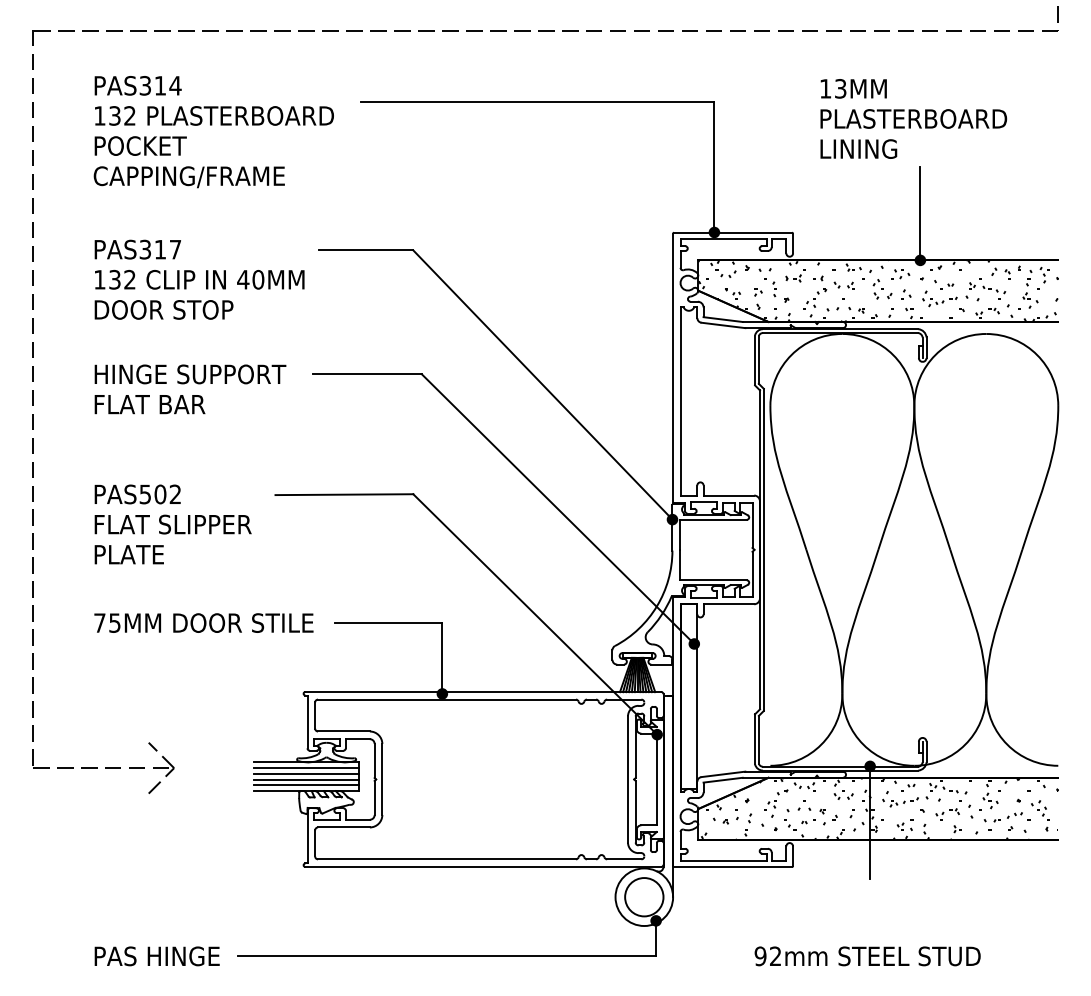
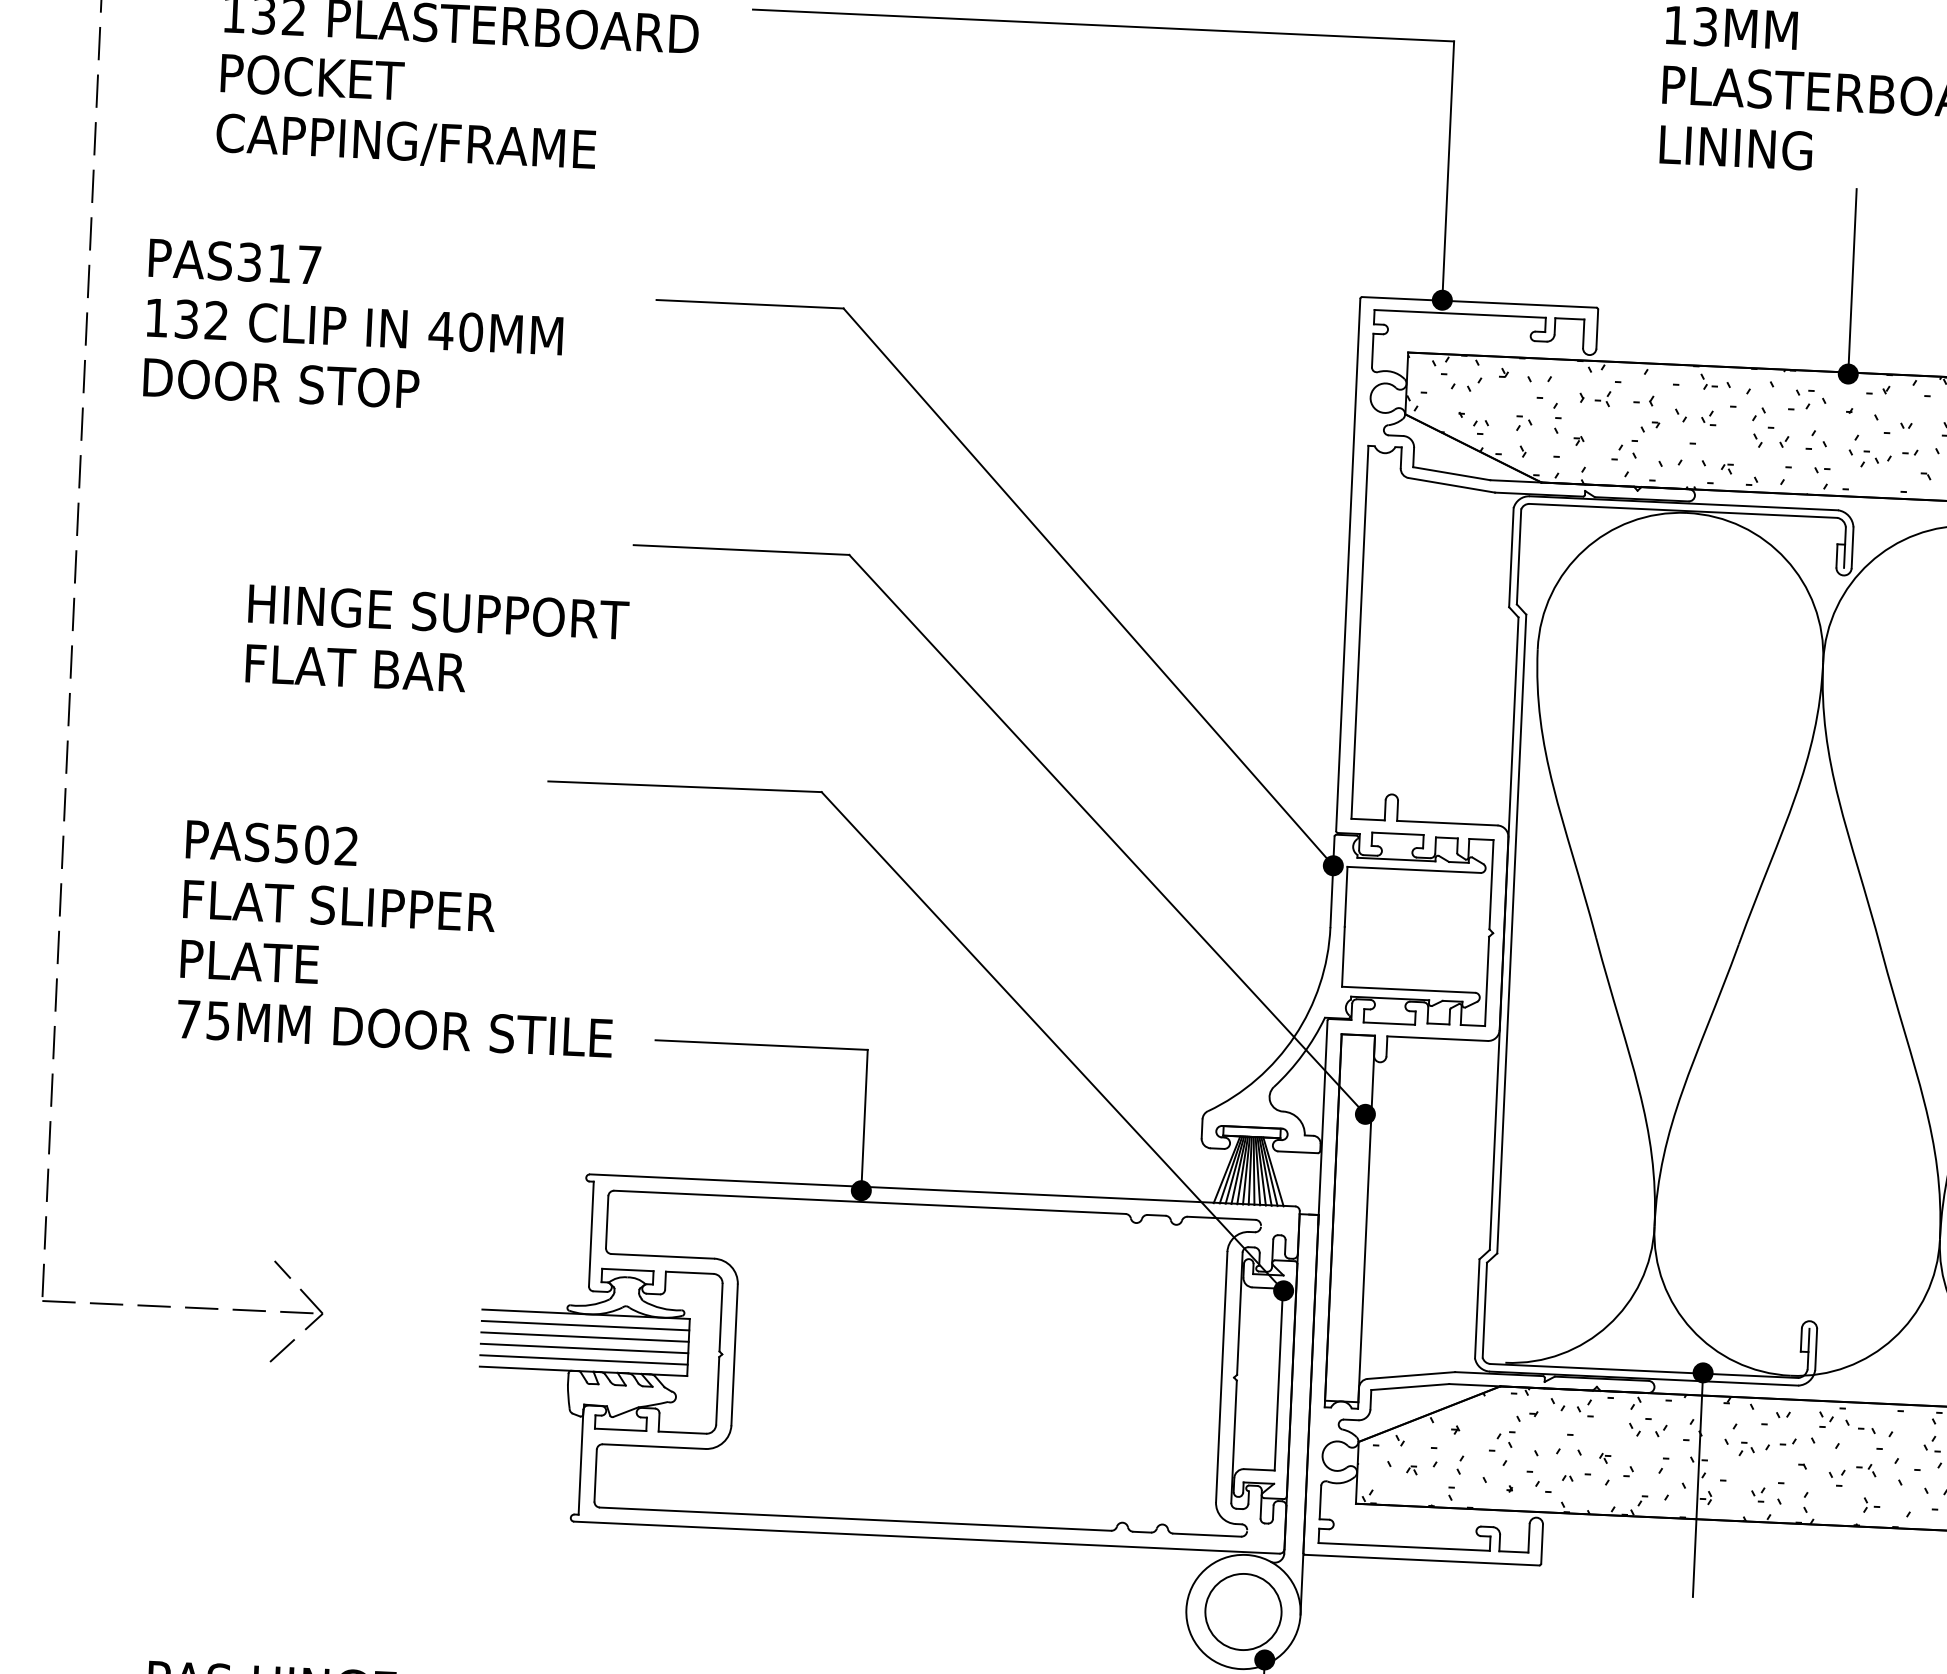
text: (199, 279) -> (354, 326), moved
text: (190, 389) -> (437, 642), moved
text: (172, 524) -> (338, 905), moved

